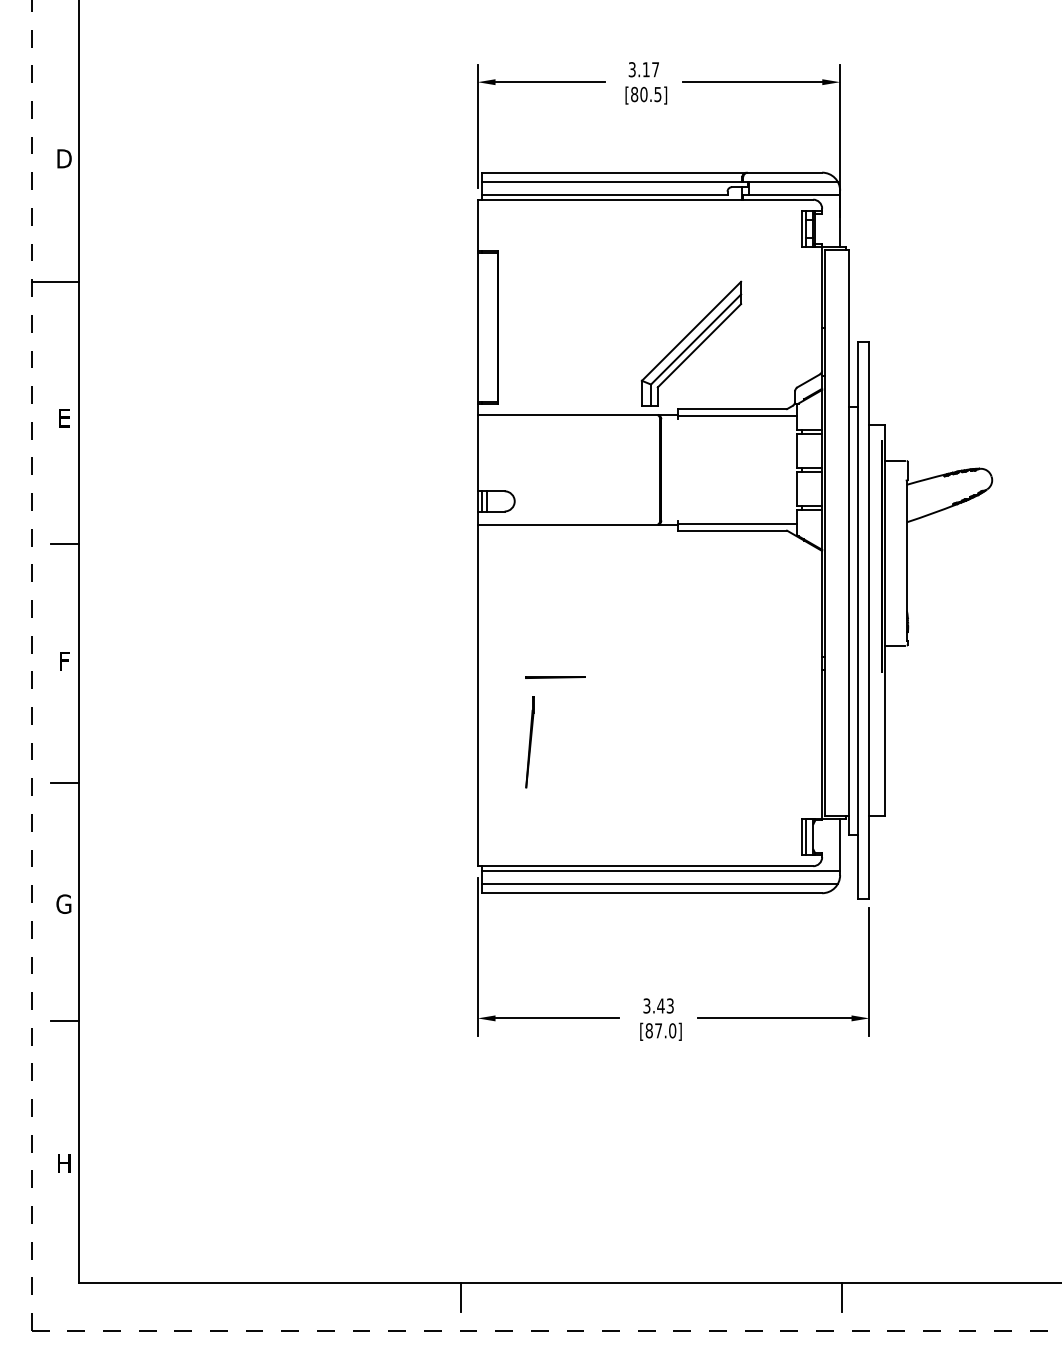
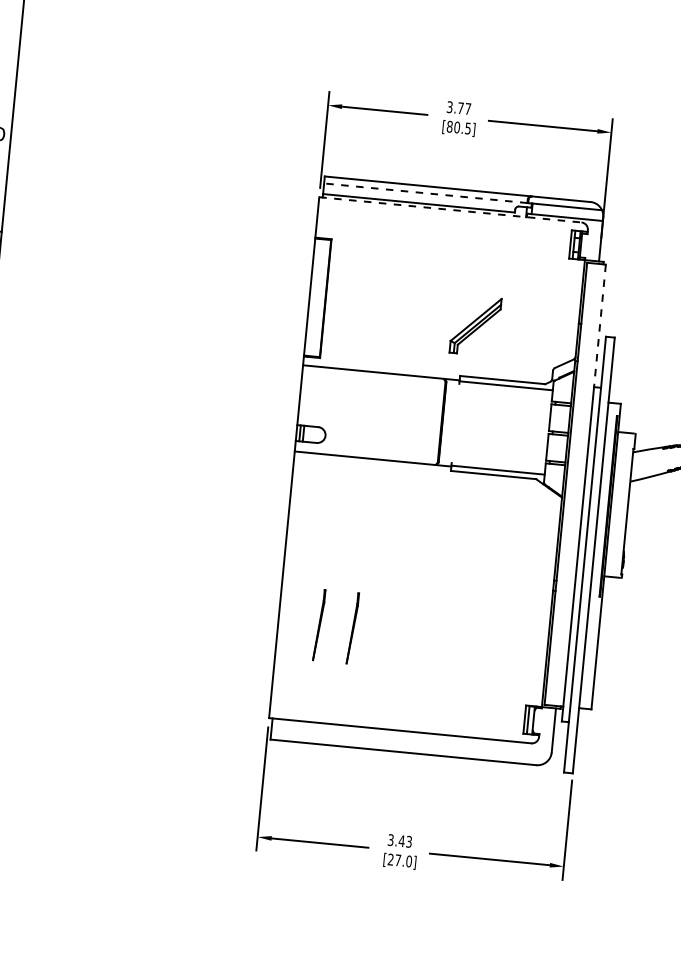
text: (645, 69) -> (460, 108), 3.17 -> 3.77
line: (611, 181) -> (425, 193), solid -> dashed
line: (645, 199) -> (450, 209), solid -> dashed
line: (849, 329) -> (600, 326), solid -> dashed
part: (691, 343) -> (475, 325), size x0.6
line: (555, 677) -> (344, 576), removed
line: (572, 742) -> (352, 628), added
line: (661, 870) -> (412, 735), removed
line: (659, 884) -> (409, 746), removed
text: (648, 1030) -> (390, 859), [87.0] -> [27.0]

